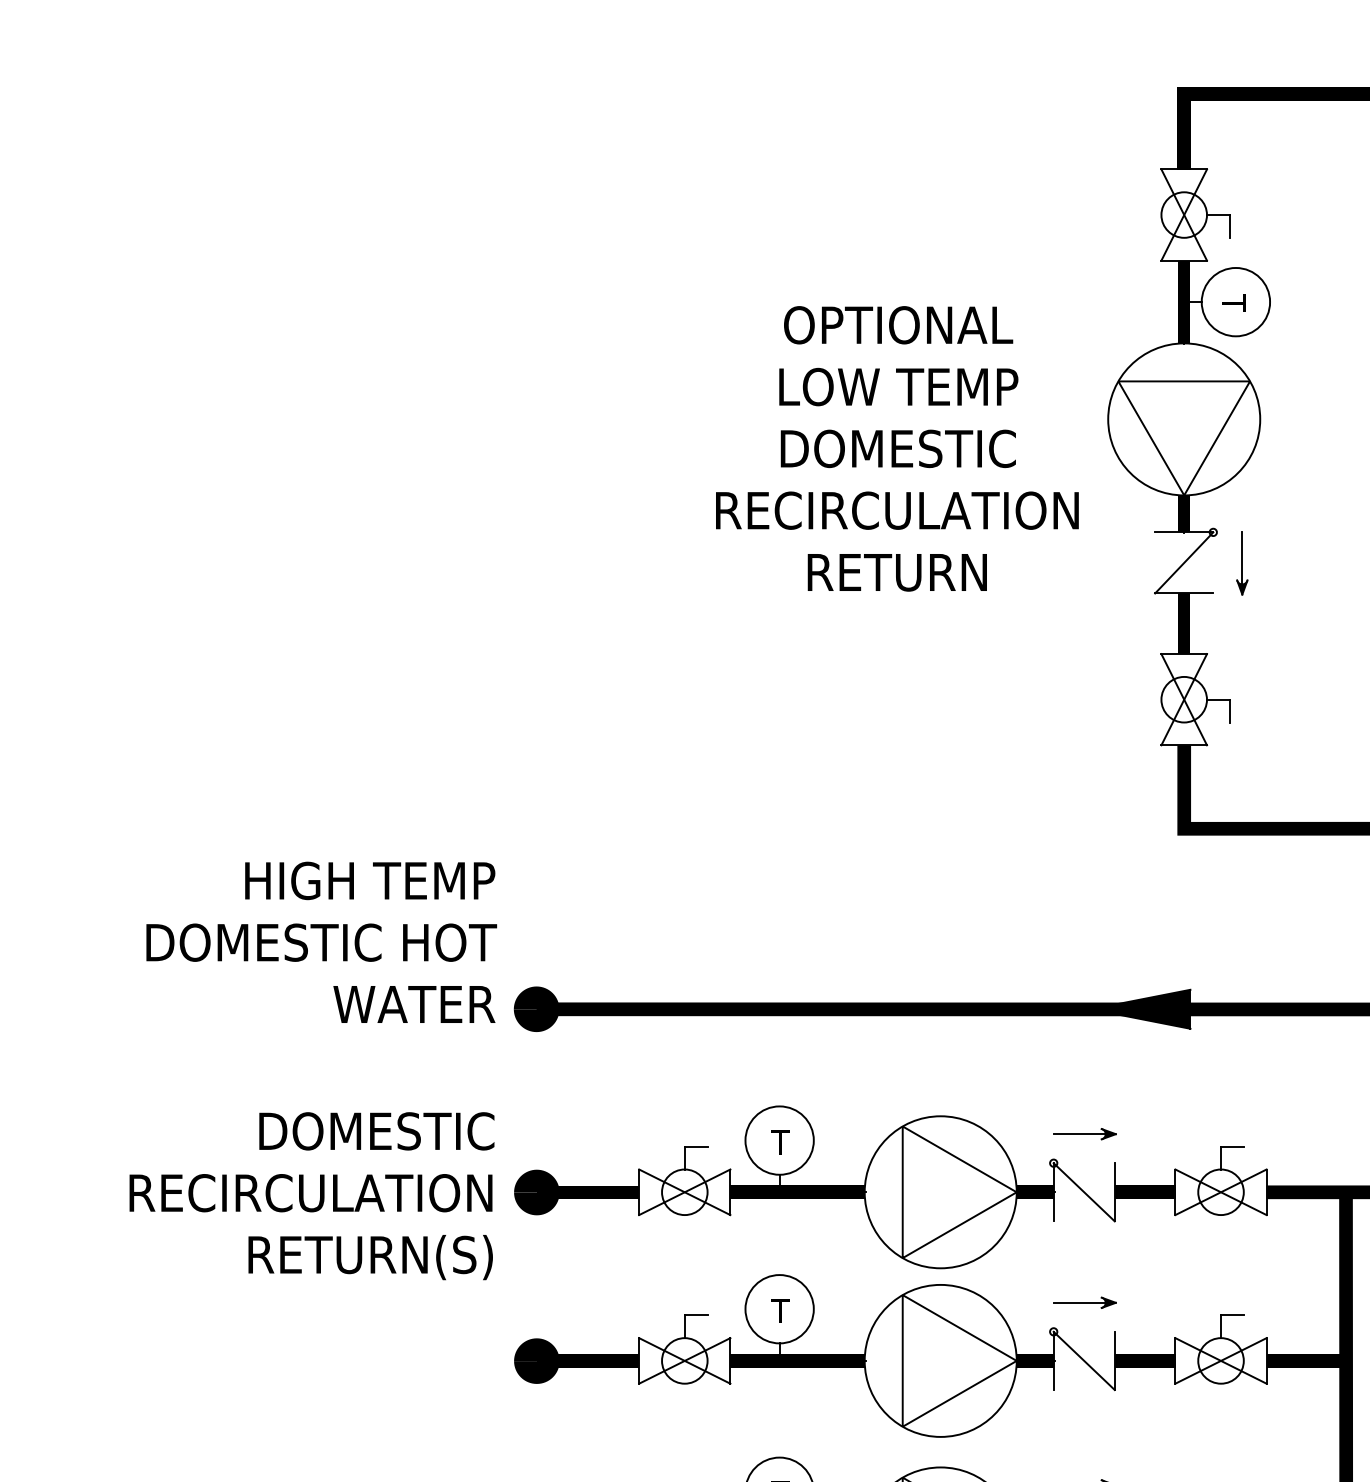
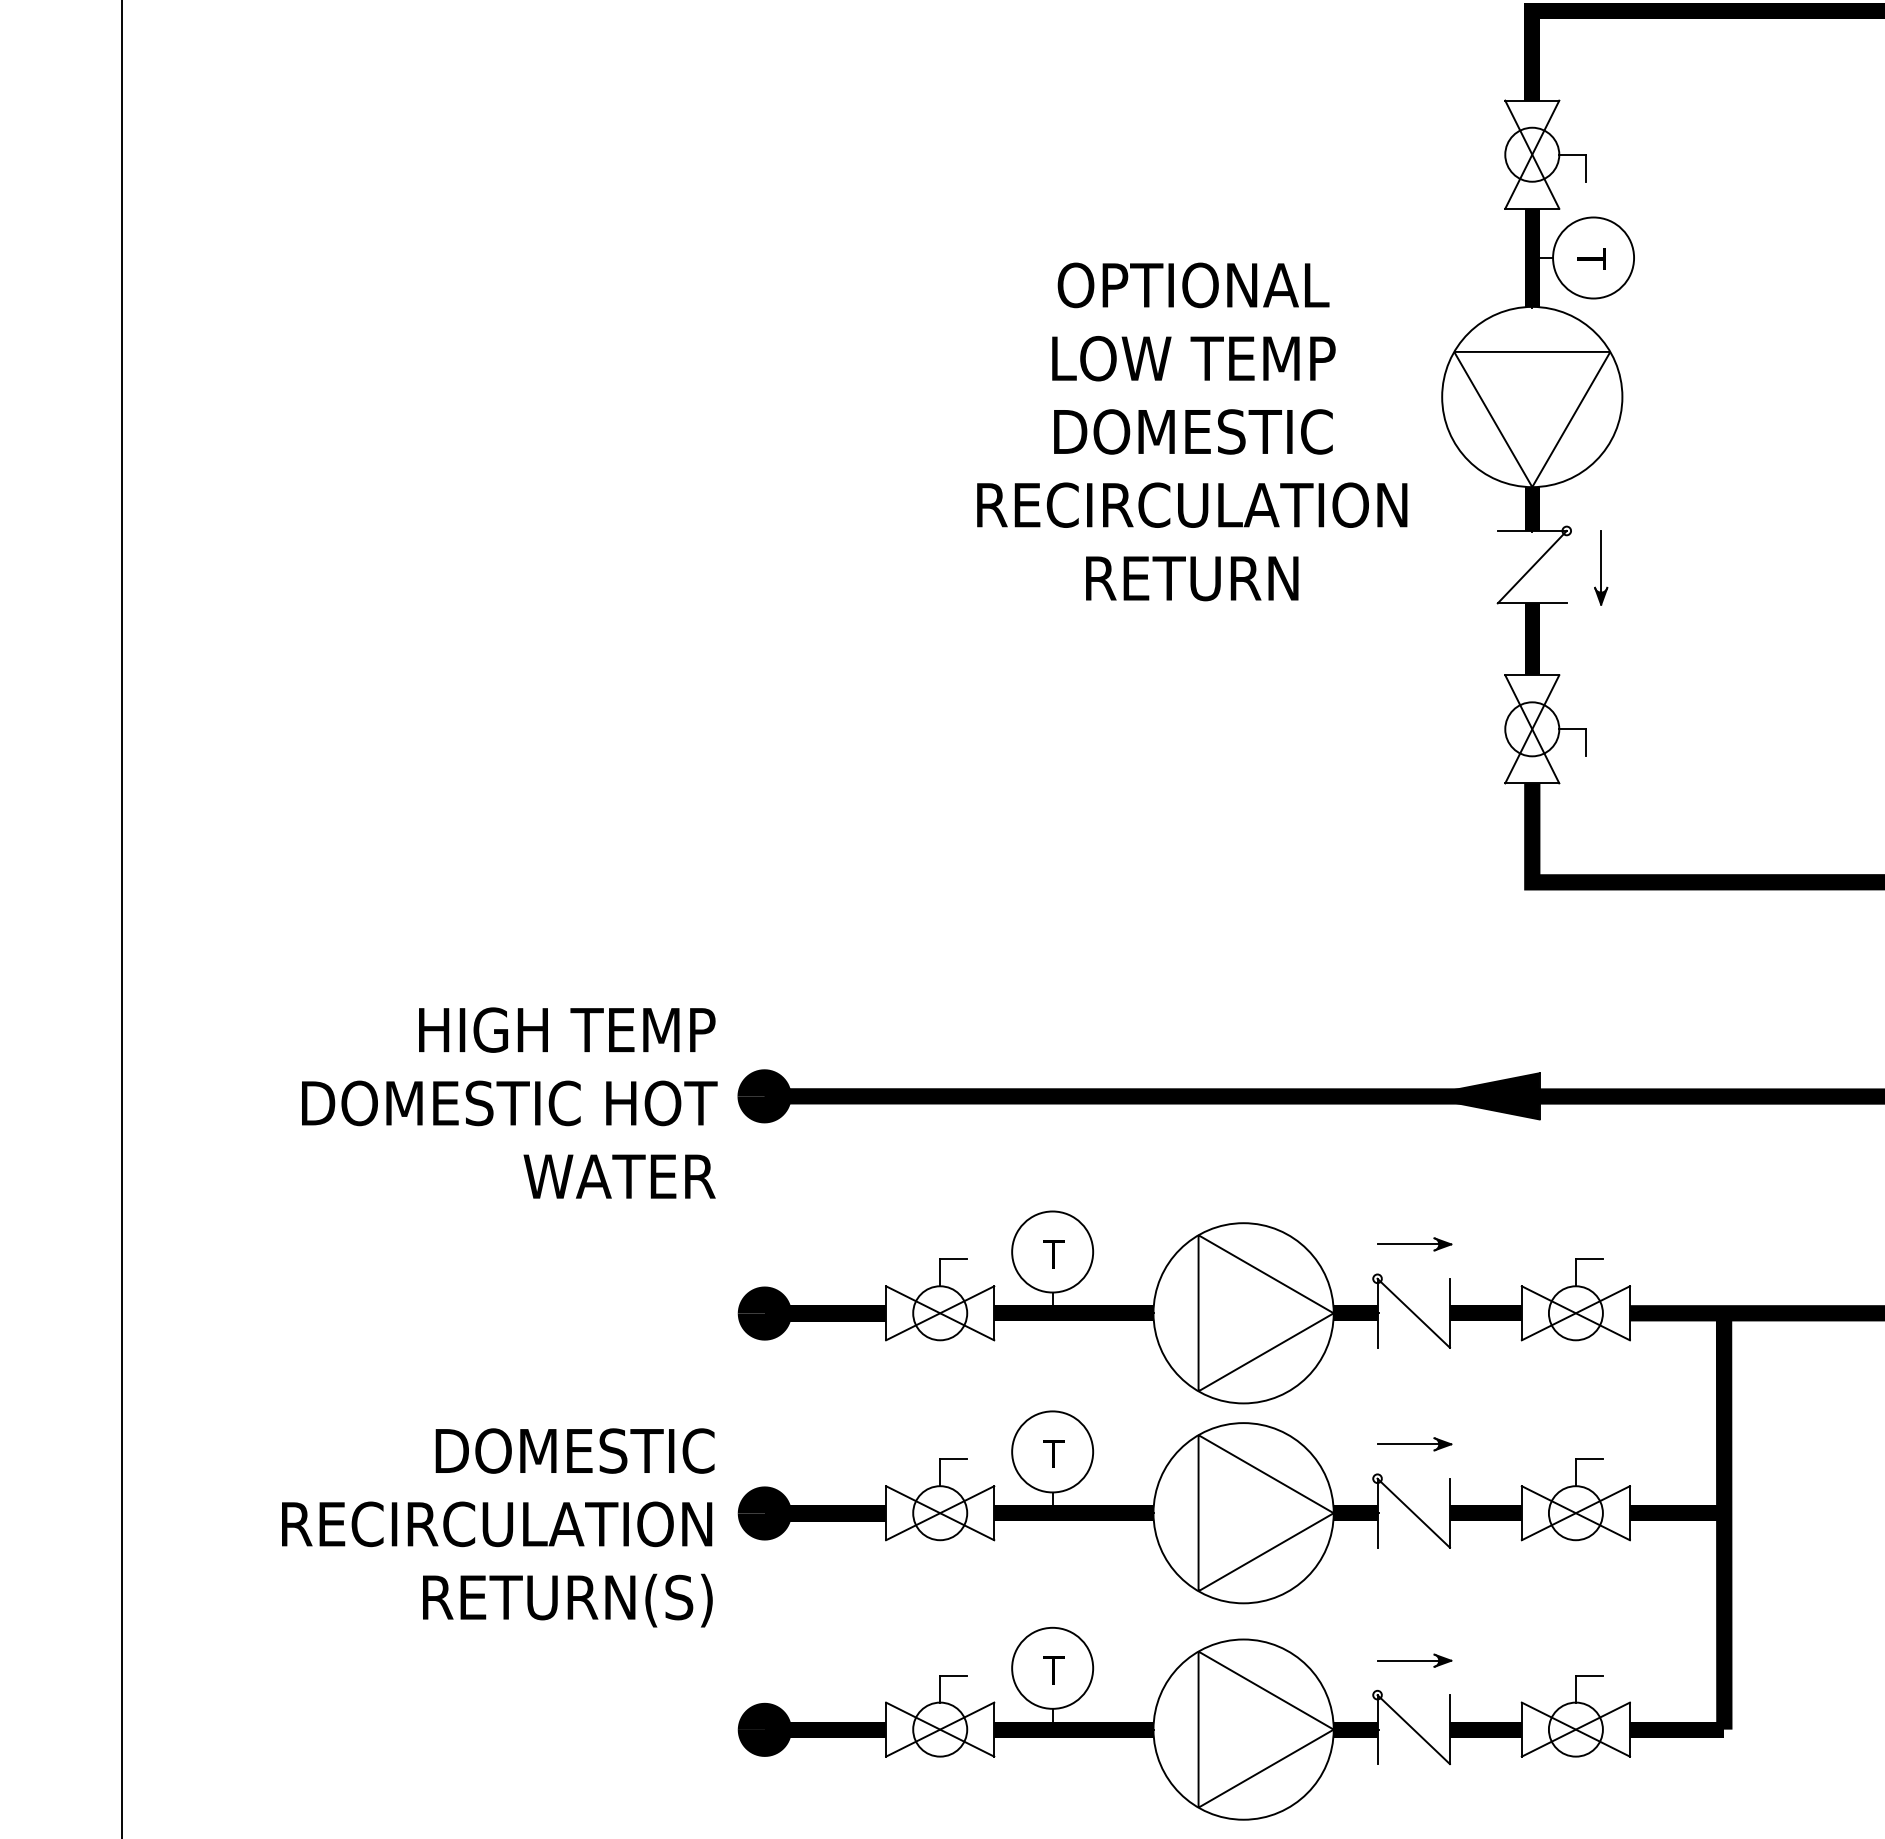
text: (321, 941) -> (509, 1102), moved
text: (312, 1195) -> (498, 1527), moved

